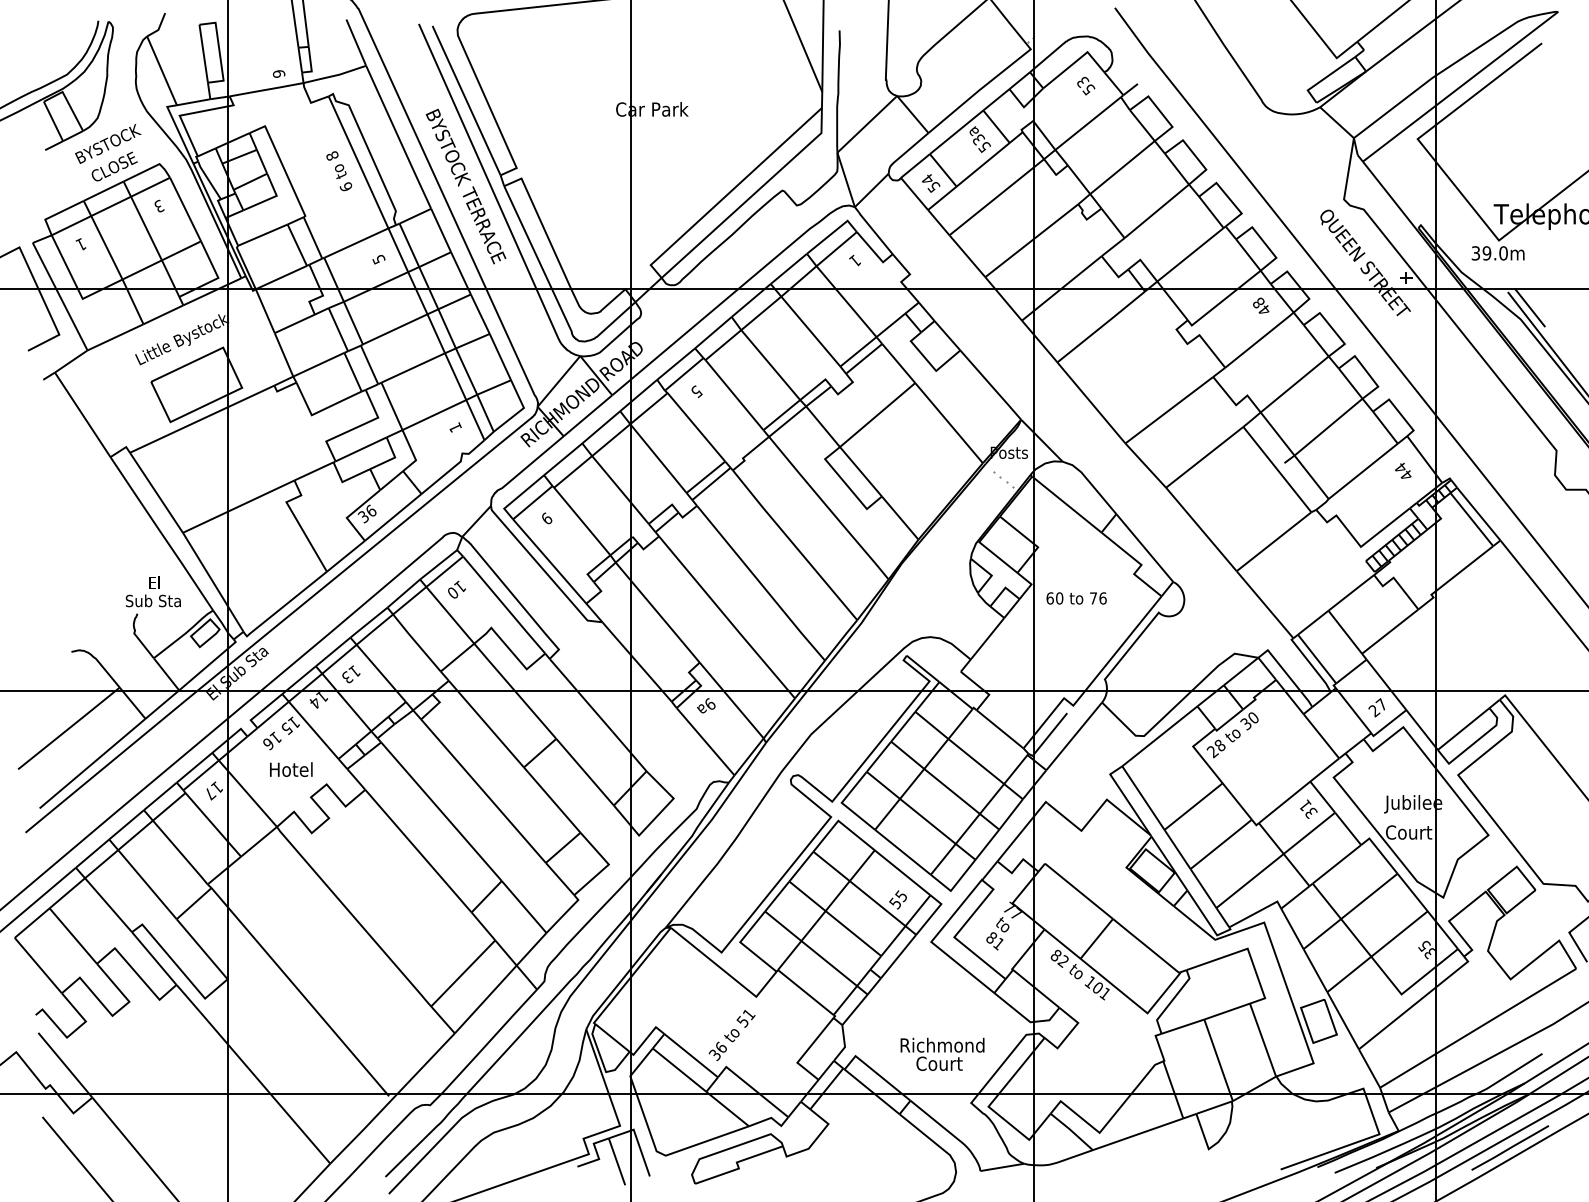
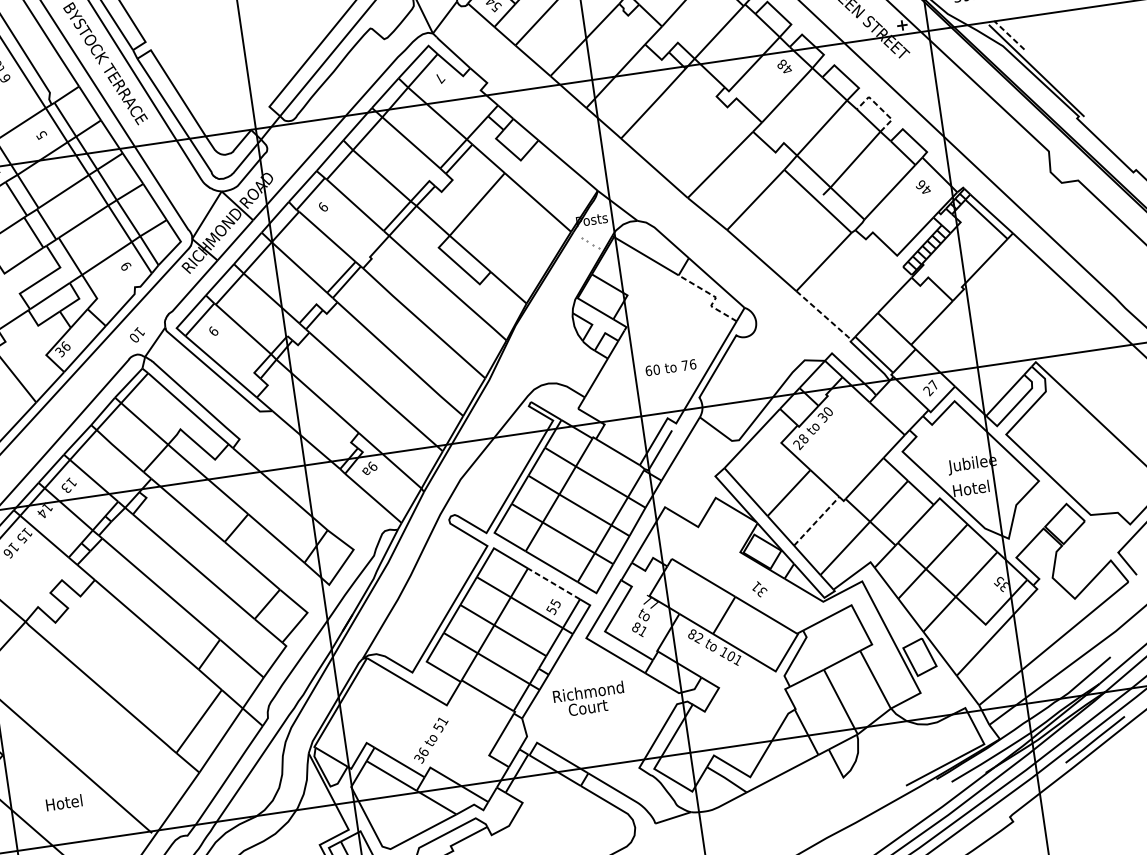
text: (855, 260) -> (439, 78), 1 -> 7
line: (1530, 307) -> (1009, 35), solid -> dashed
line: (1366, 371) -> (880, 108), solid -> dashed
text: (696, 391) -> (323, 206), 5 -> 9
text: (455, 427) -> (126, 266), 1 -> 9
text: (1400, 467) -> (920, 184), 44 -> 46
line: (1140, 564) -> (715, 297), solid -> dashed
text: (456, 589) -> (136, 334), moved
text: (1076, 598) -> (670, 367), moved
line: (1265, 605) -> (824, 316), solid -> dashed
text: (291, 769) -> (64, 802), moved
text: (1308, 808) -> (759, 588), moved
text: (1409, 832) -> (972, 488), Court -> Hotel
line: (1221, 844) -> (816, 521), solid -> dashed
line: (902, 872) -> (553, 583), solid -> dashed
text: (942, 1053) -> (589, 698), moved

